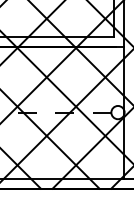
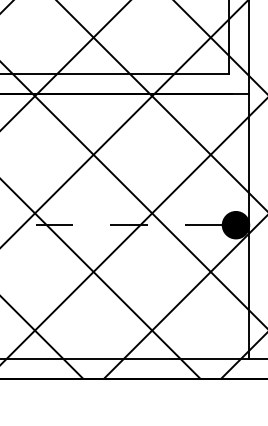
fill: (117, 112) -> (234, 224), added

